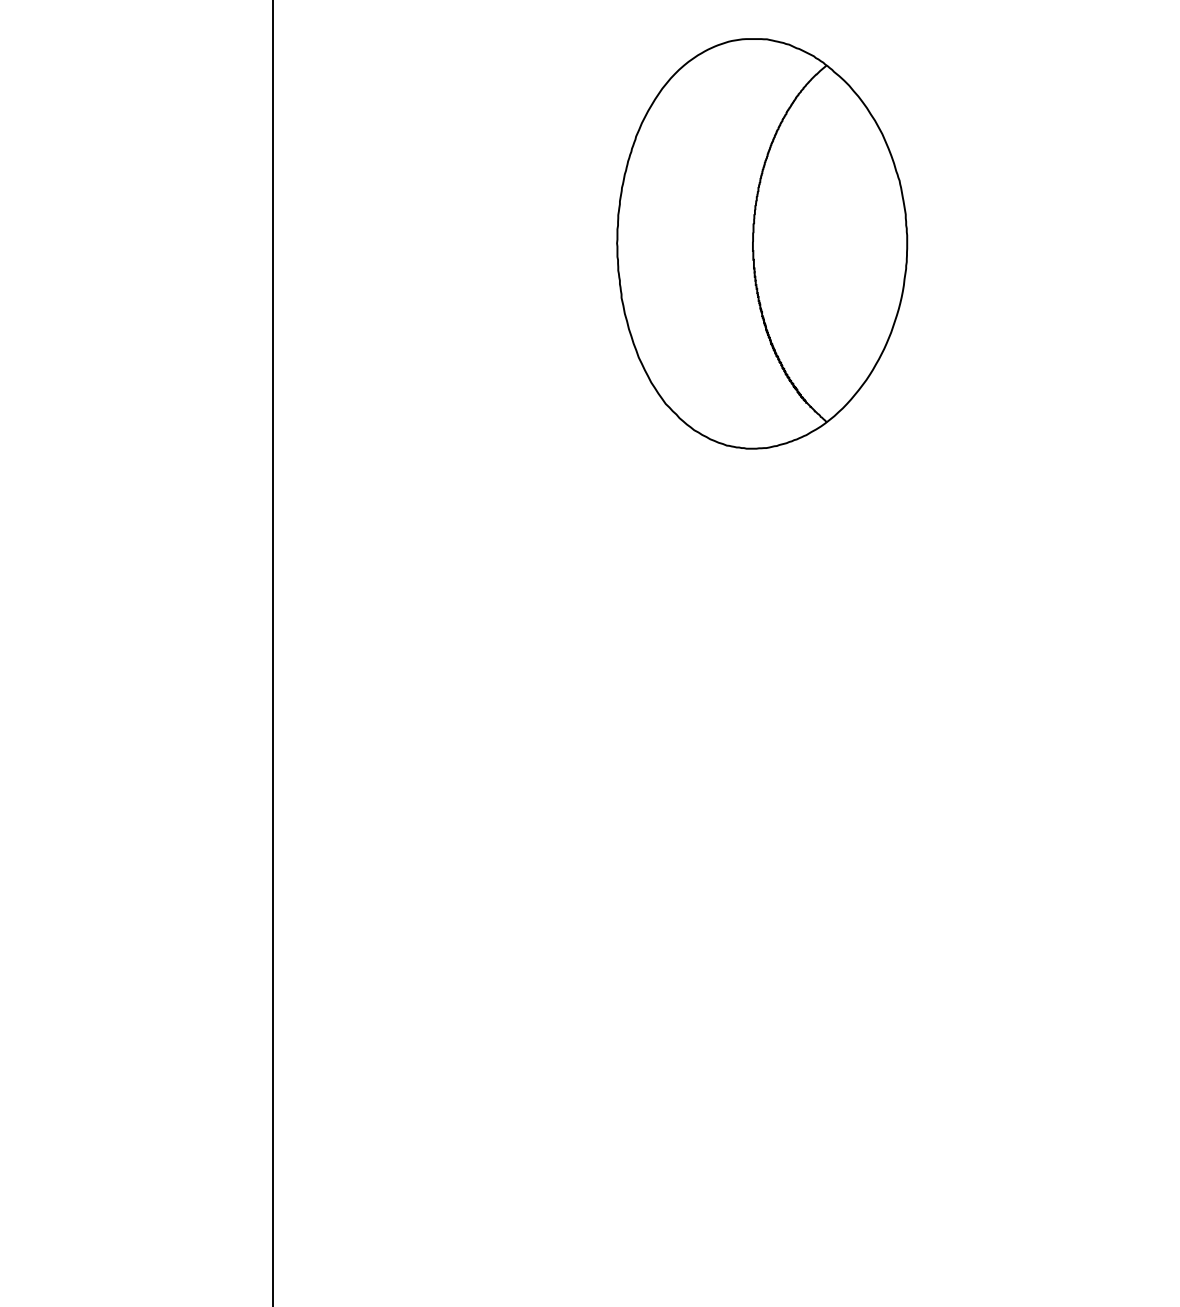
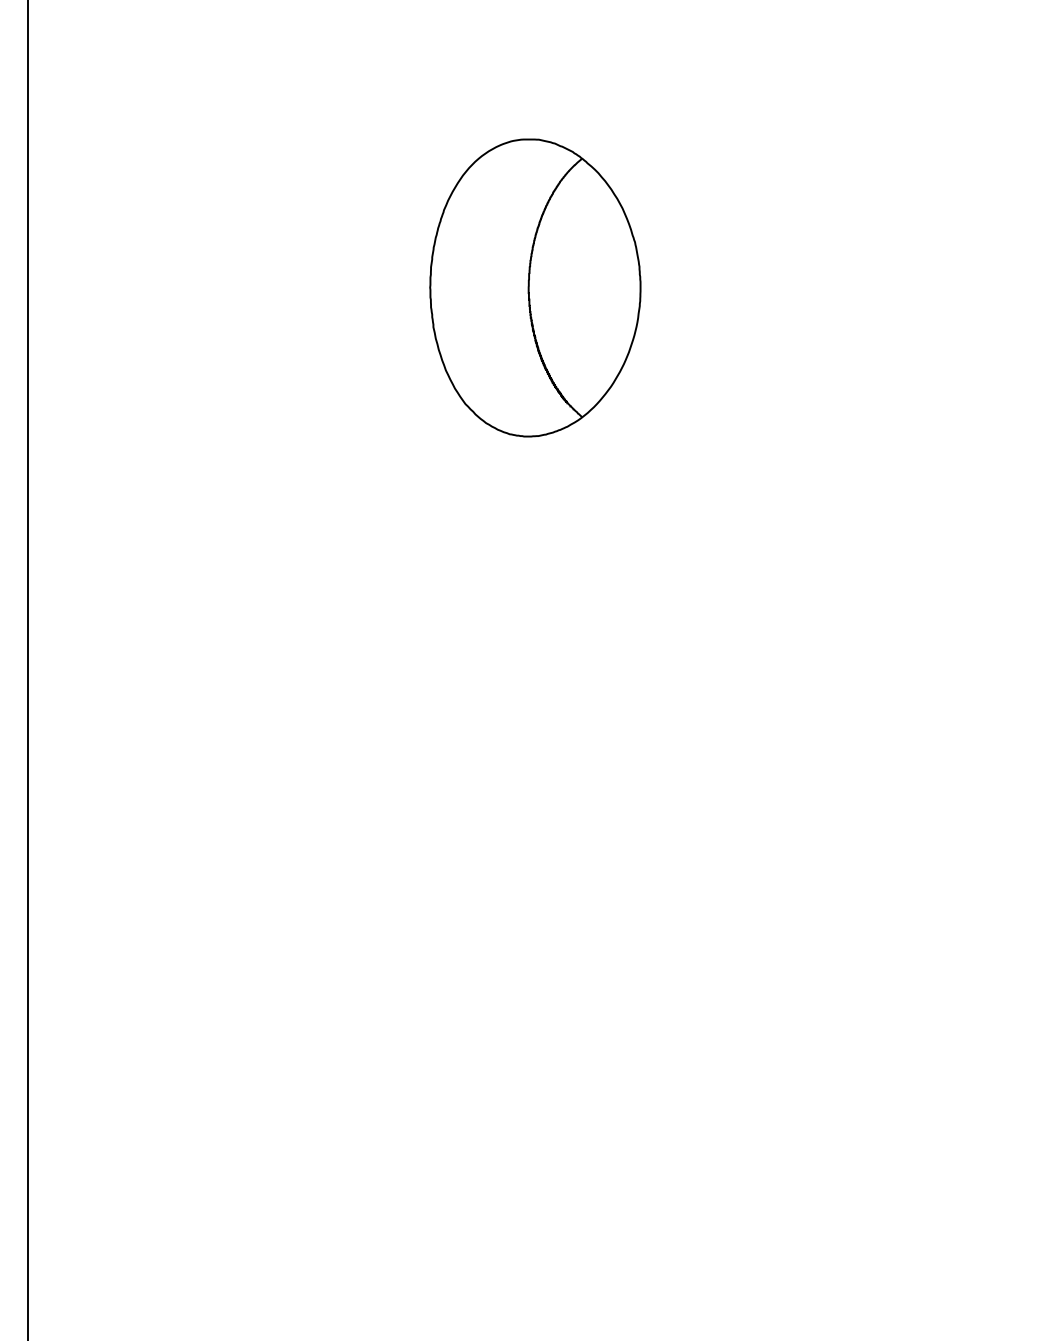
part: (762, 243) -> (535, 287), size x0.7

